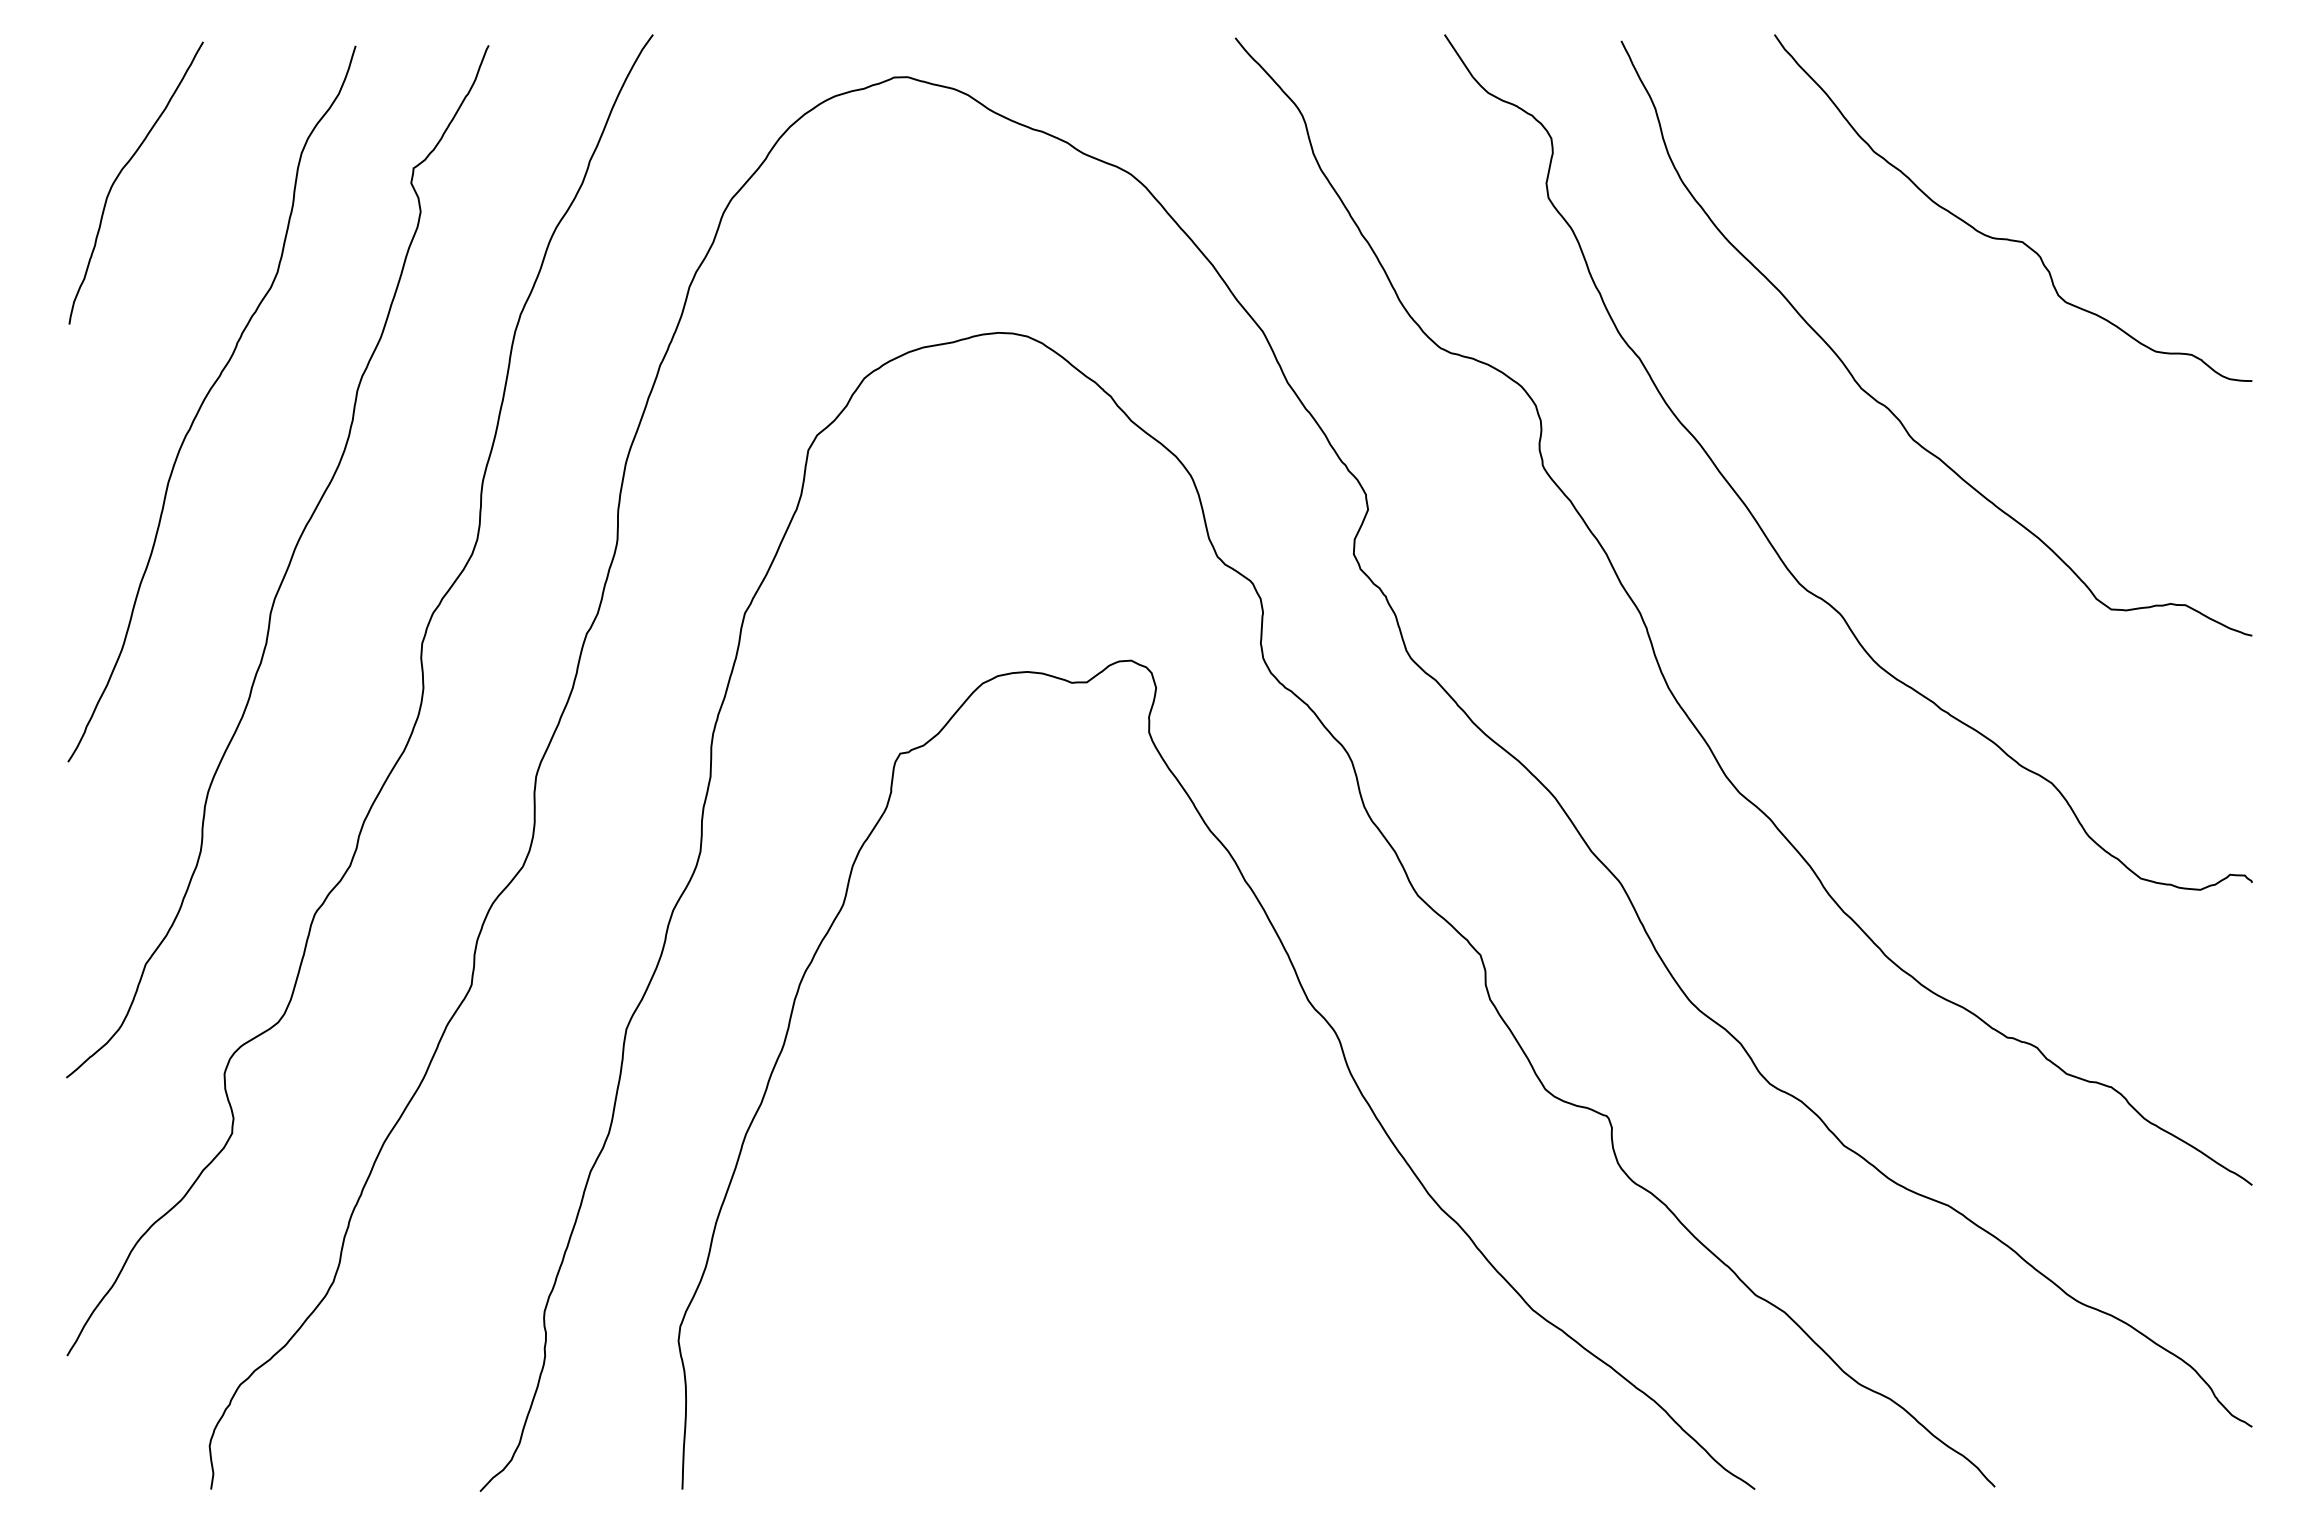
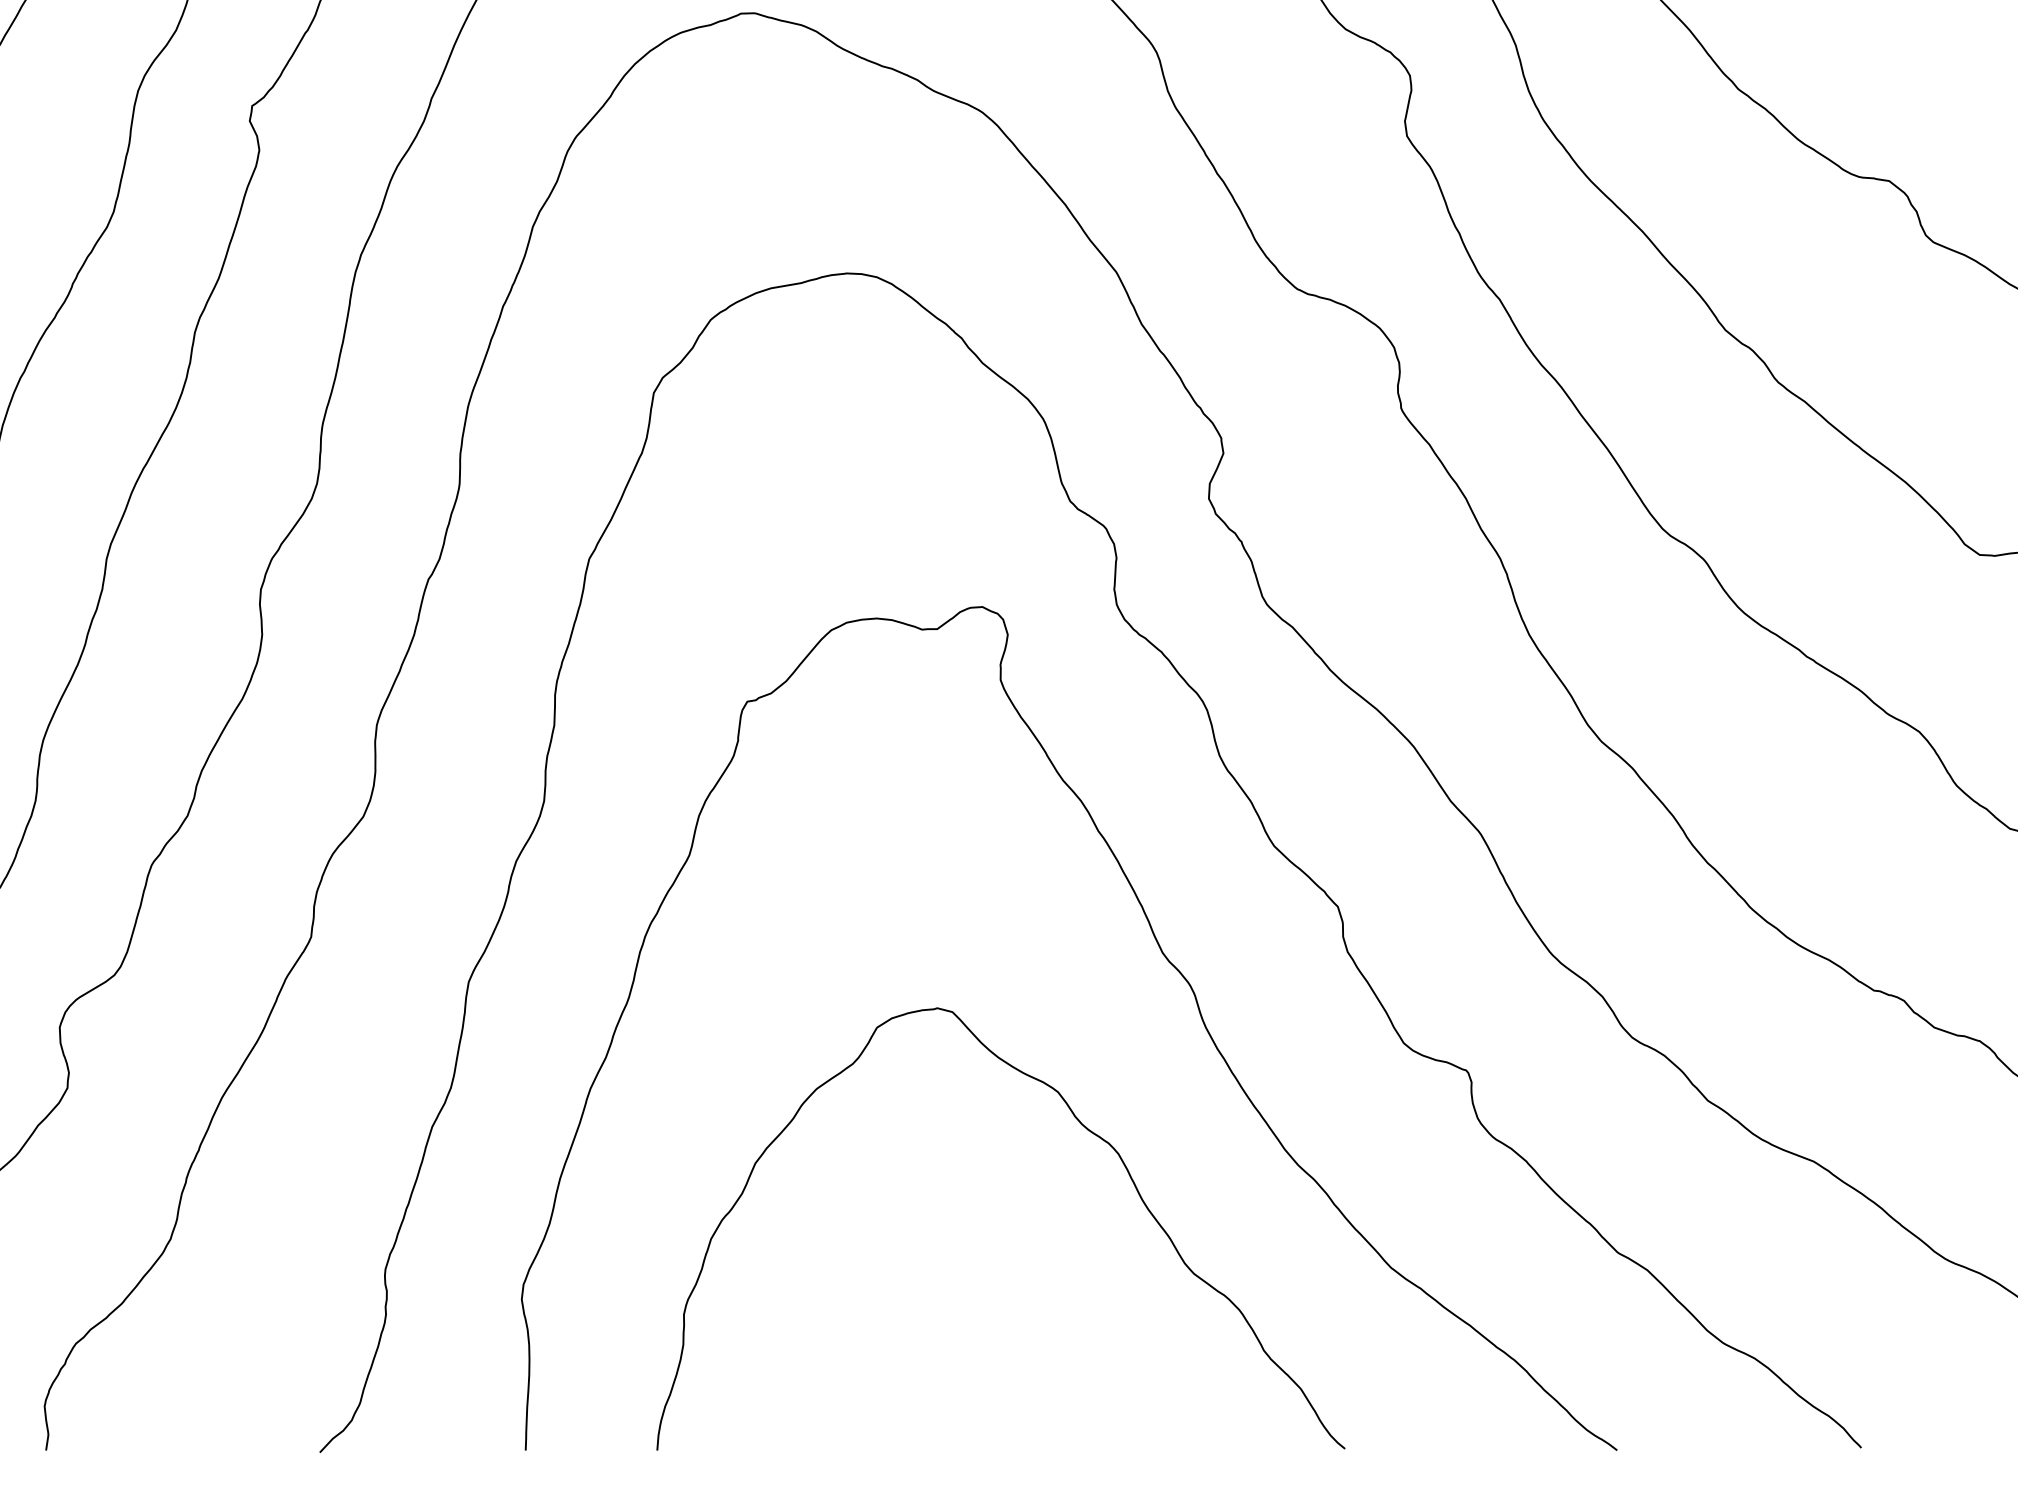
curve: (1233, 1174) -> (1086, 1129), added

